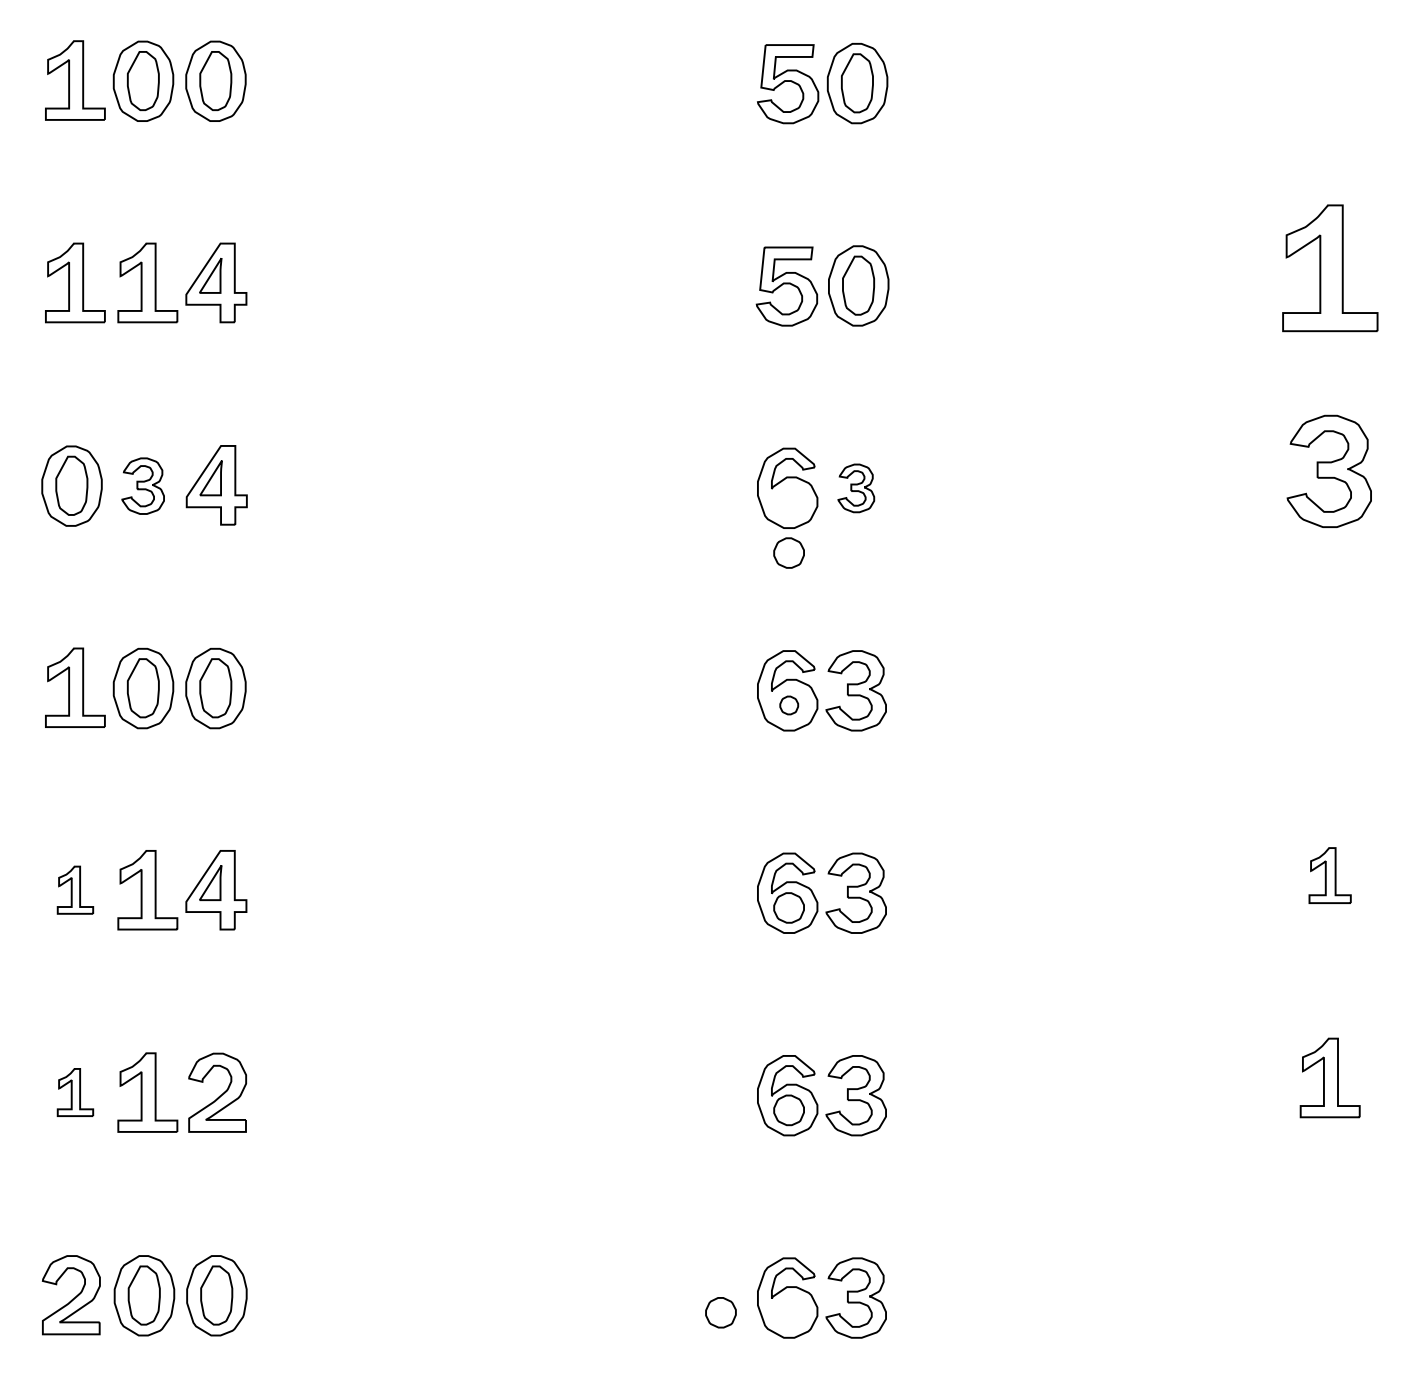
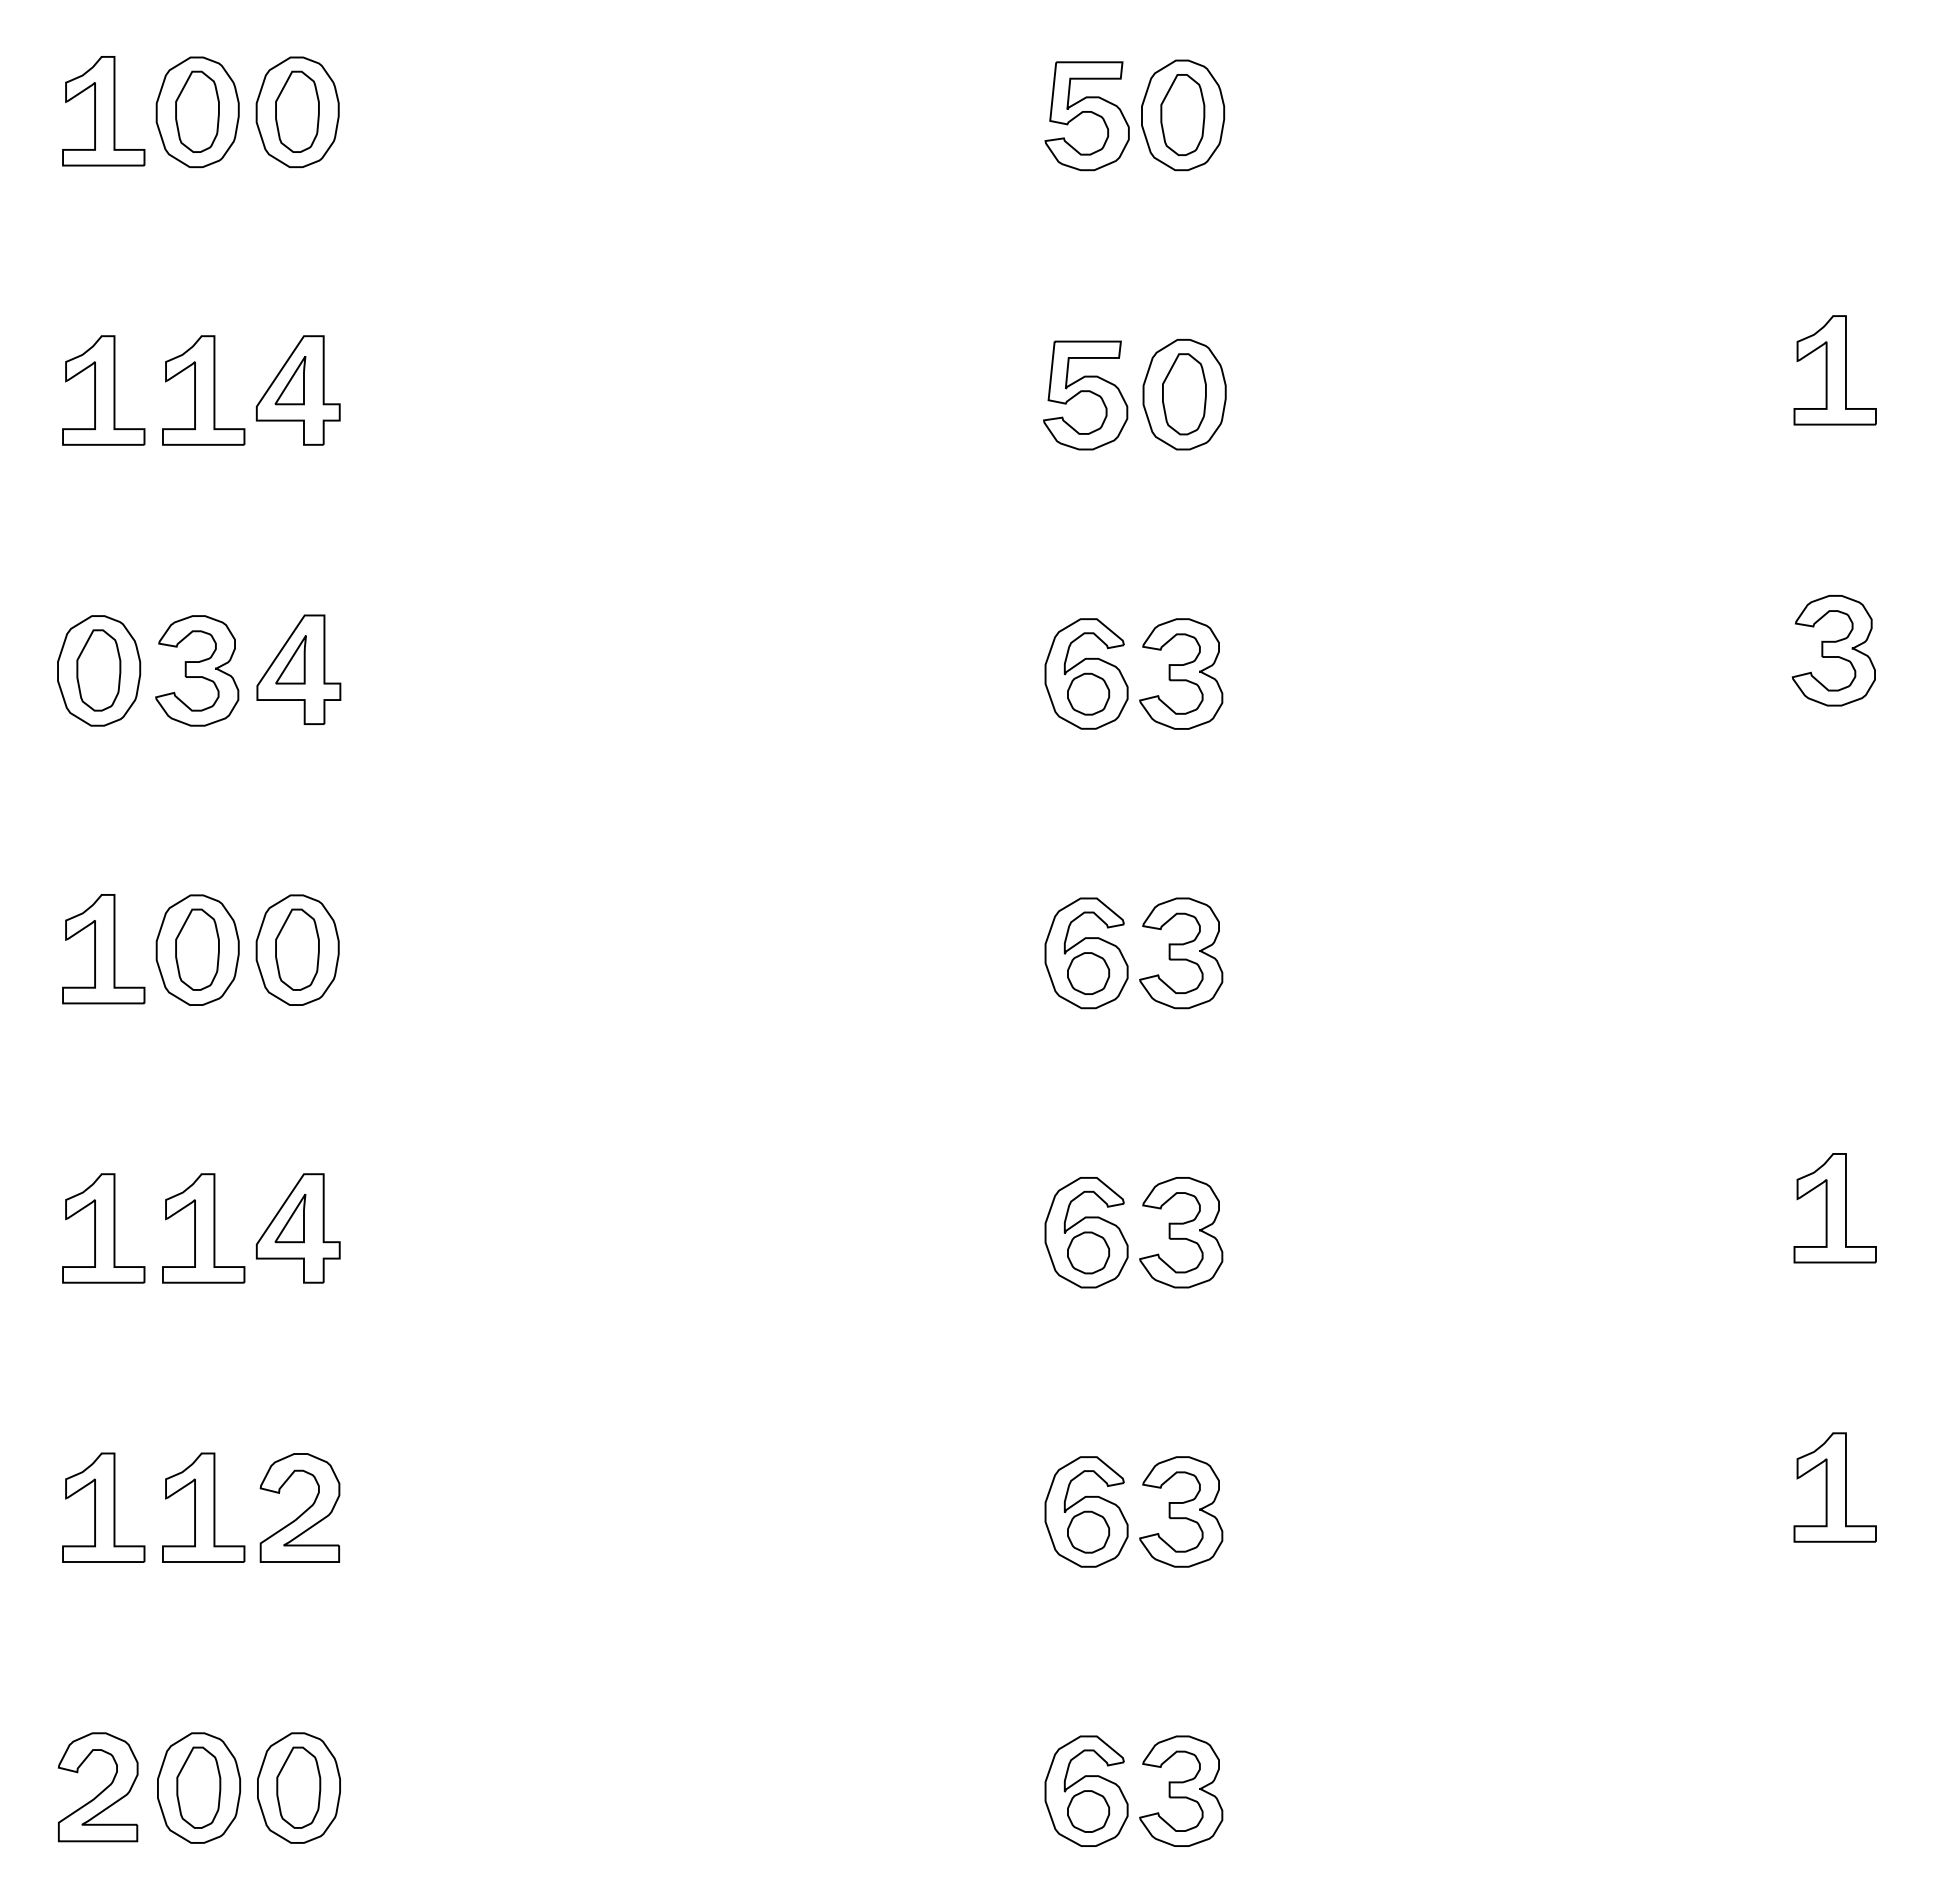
part: (1329, 268) -> (1834, 370), size x0.62
part: (1328, 471) -> (1833, 650), size x0.71
part: (143, 485) -> (197, 670), size x1.43
part: (856, 488) -> (1181, 673), size x1.67
part: (789, 552) -> (1088, 693), moved
part: (789, 705) -> (1088, 973), size x1.67
part: (1329, 875) -> (1834, 1208), size x1.43
part: (75, 890) -> (103, 1228), size x1.67
part: (75, 1092) -> (103, 1507), size x1.67
part: (720, 1312) -> (1088, 1811), moved

